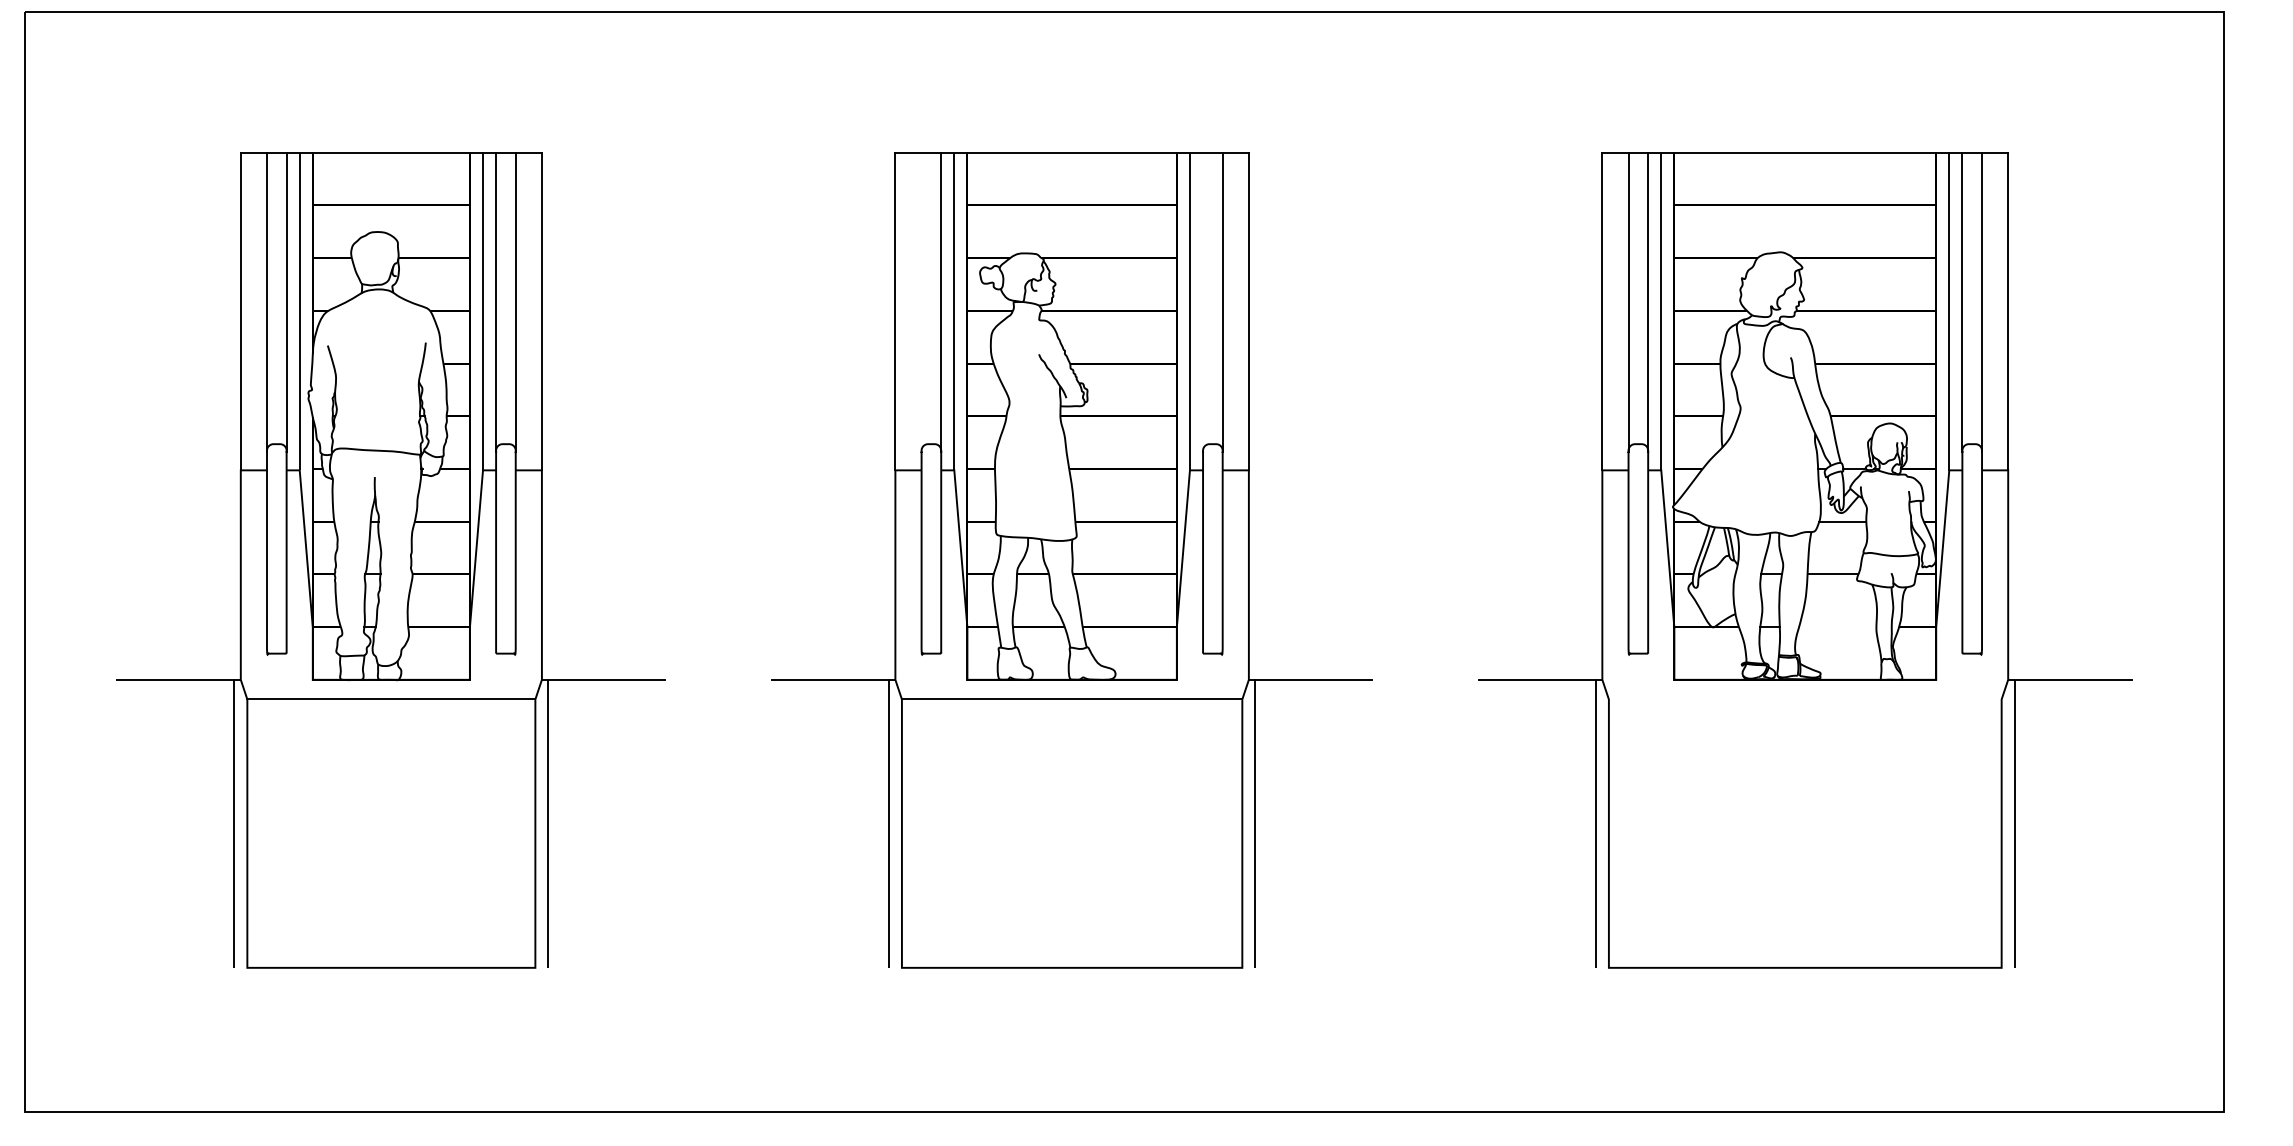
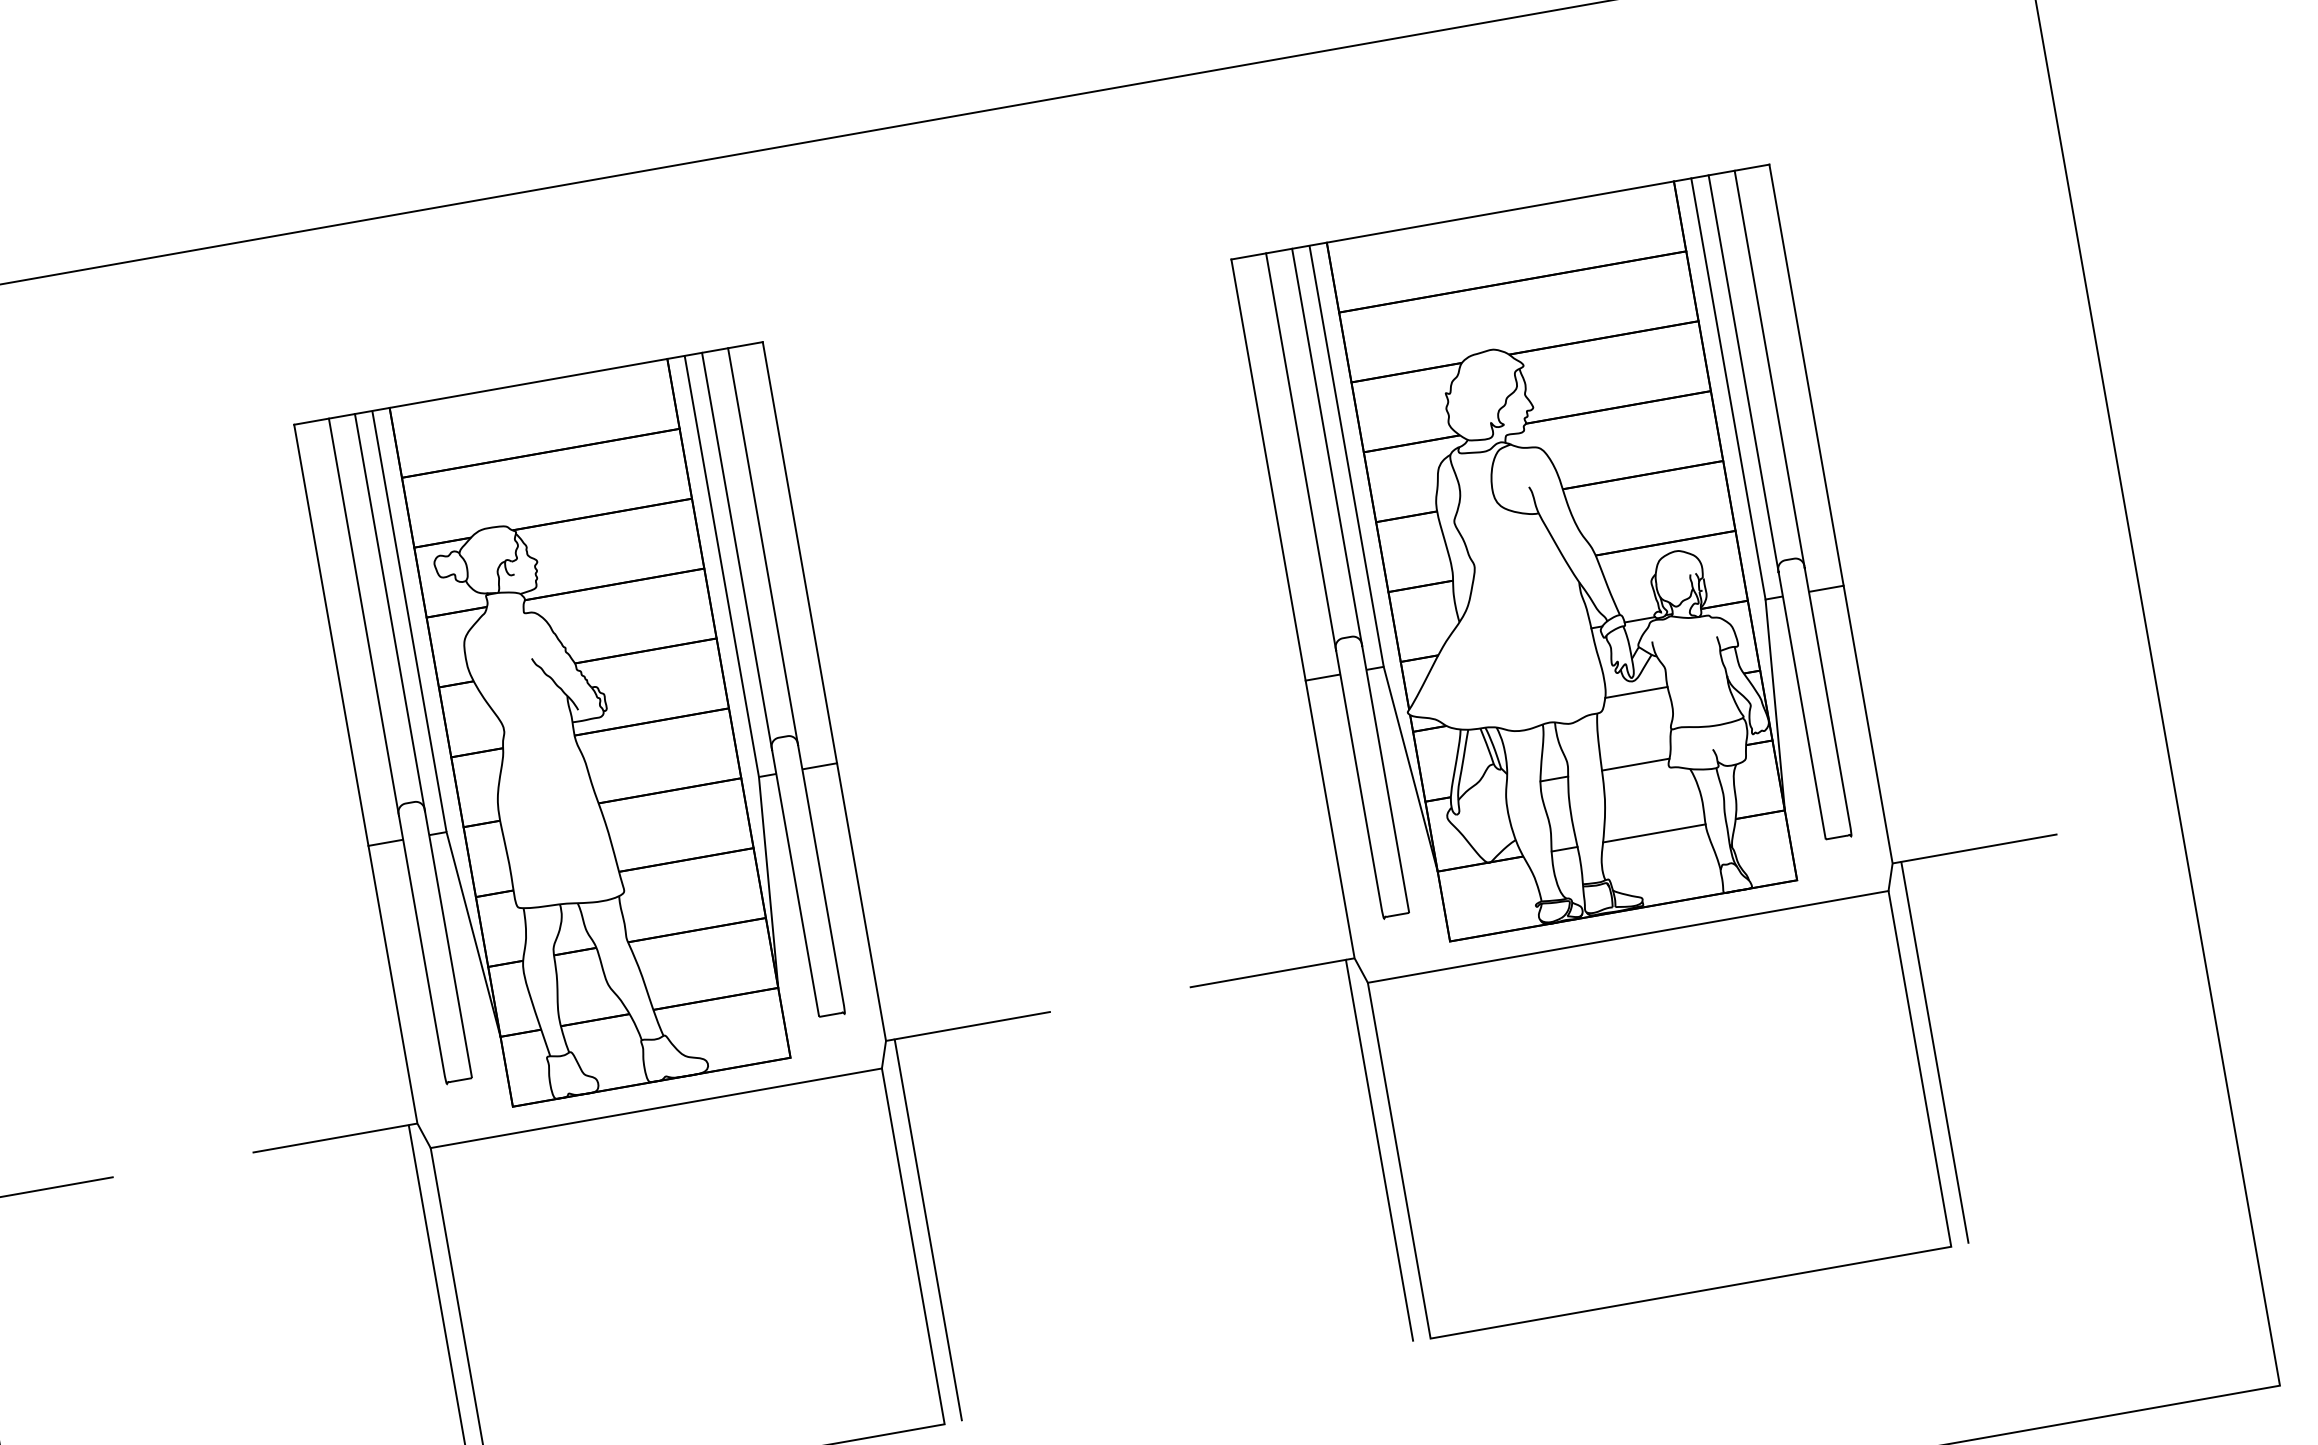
line: (921, 301) -> (363, 615), added
line: (1203, 302) -> (737, 551), added
line: (1837, 627) -> (1654, 833), added
line: (1804, 699) -> (1627, 937), added

